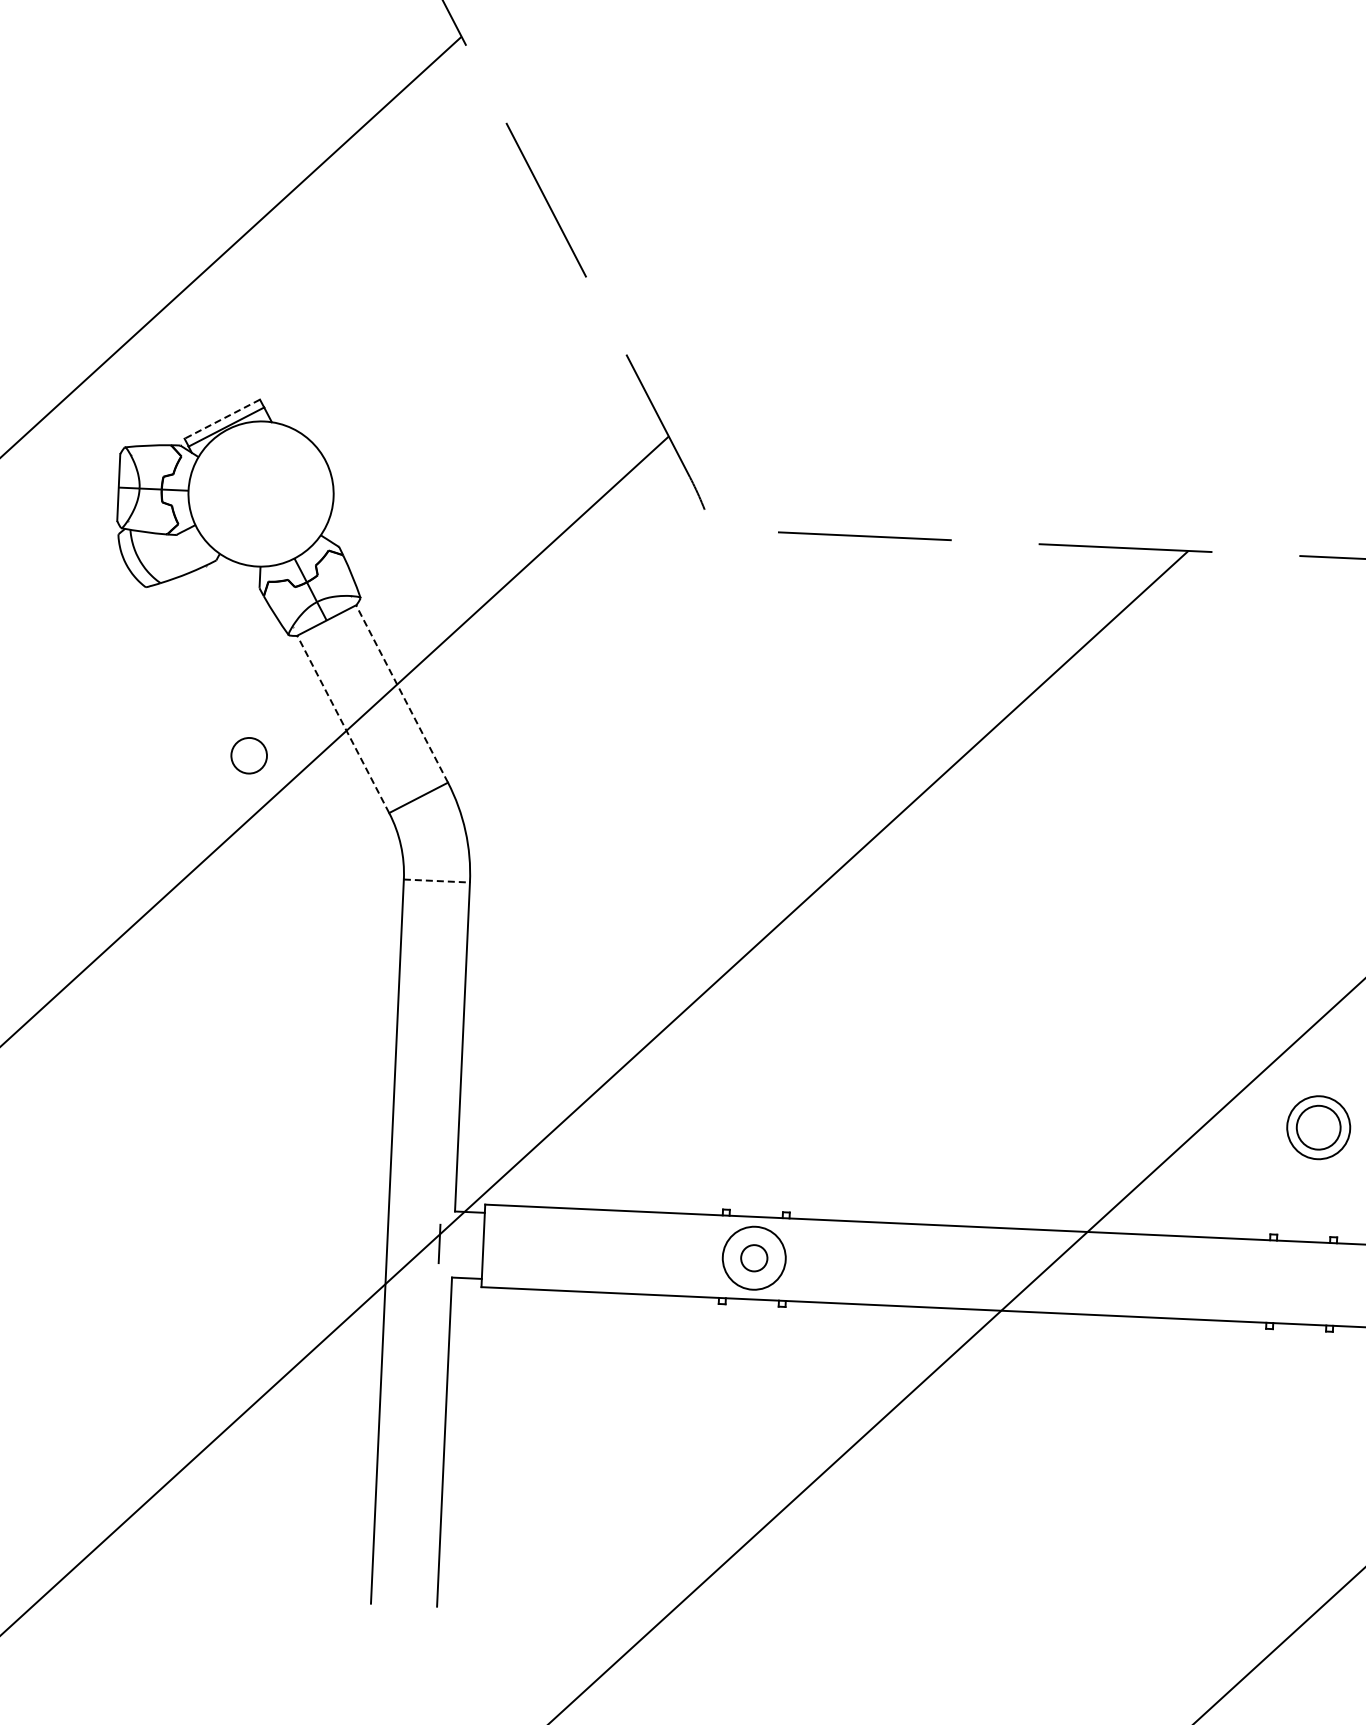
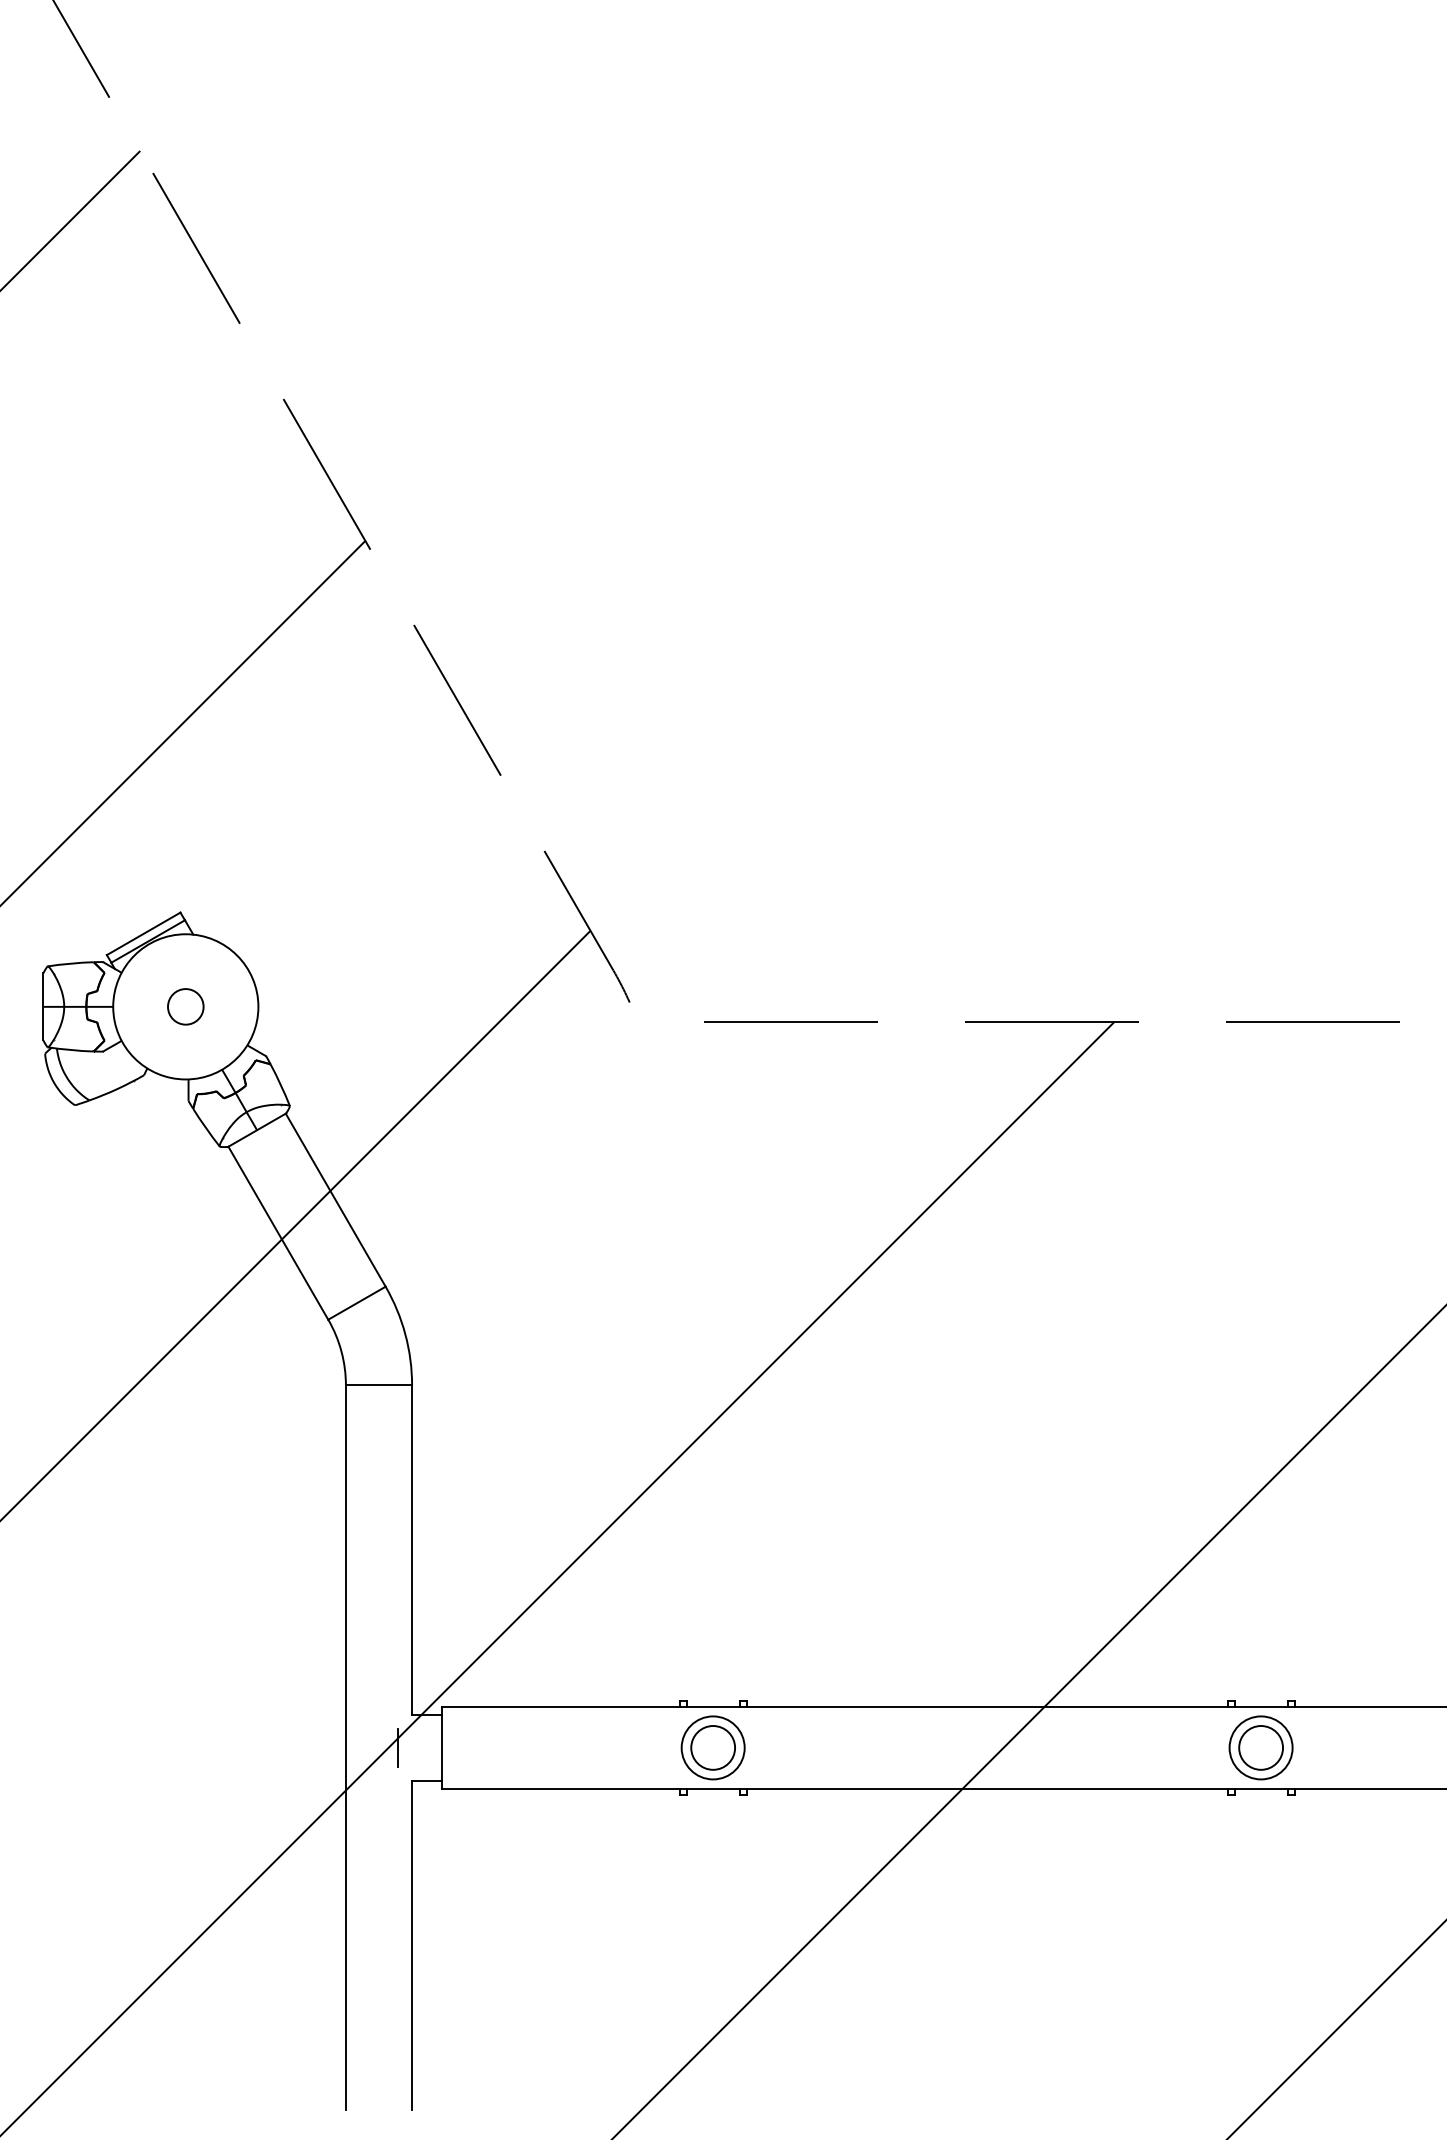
line: (222, 419) -> (143, 934), dashed -> solid
line: (401, 694) -> (335, 1200), dashed -> solid
line: (343, 724) -> (278, 1233), dashed -> solid
circle: (248, 755) -> (185, 1006), moved
line: (437, 881) -> (379, 1385), dashed -> solid
part: (1318, 1127) -> (1260, 1747), moved
circle: (754, 1257) -> (713, 1747), size x1.67

